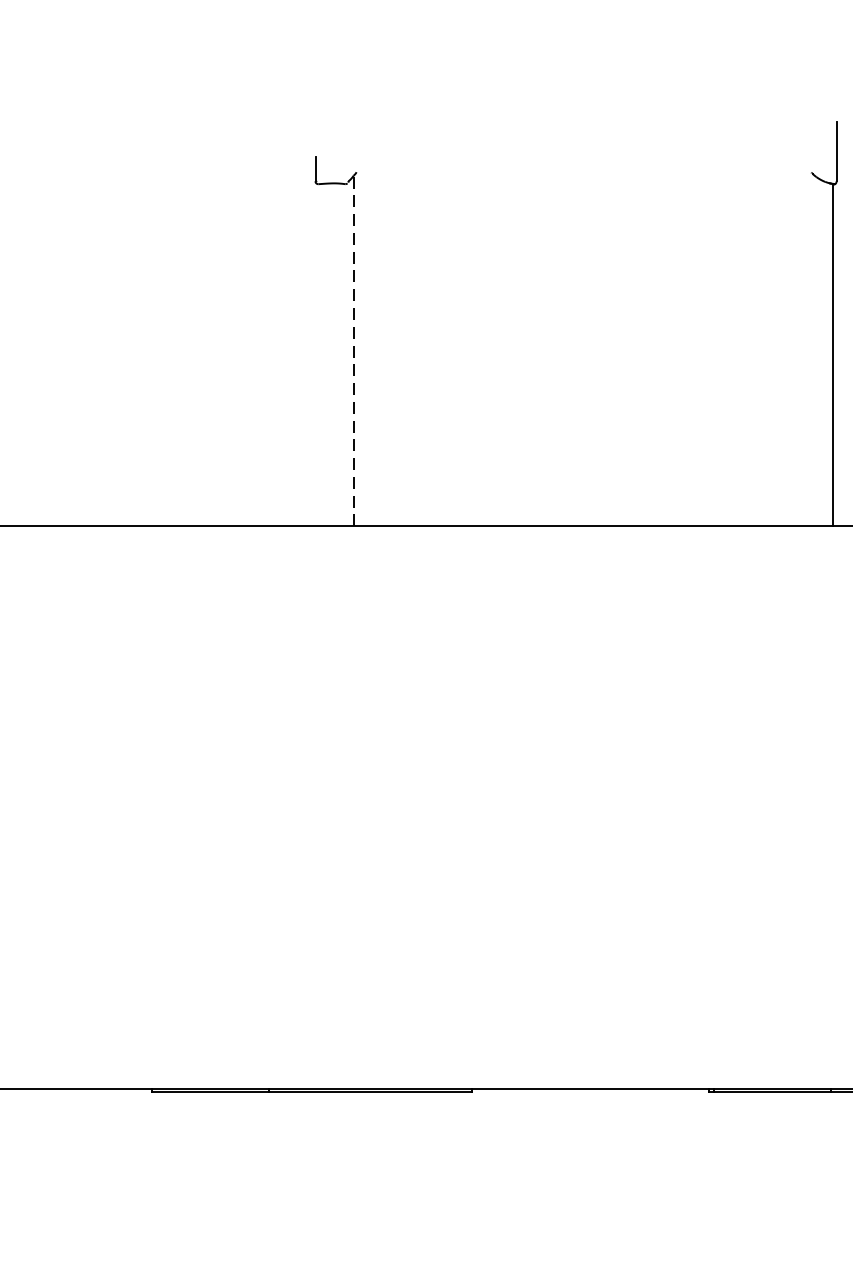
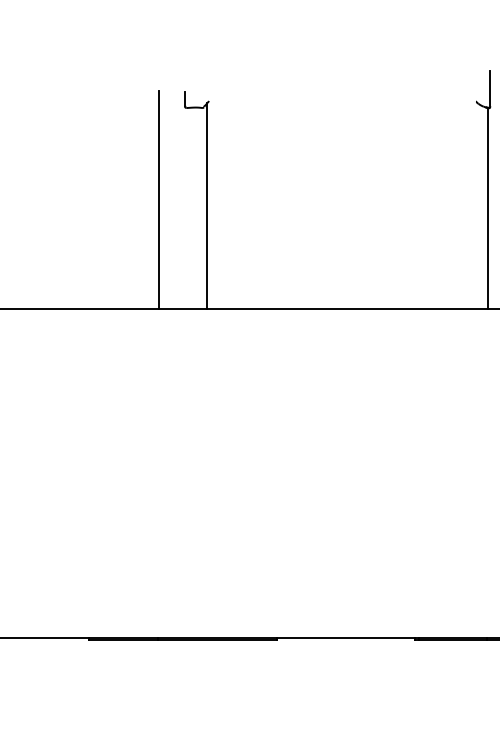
line: (270, 340) -> (158, 199), added
line: (353, 350) -> (207, 205), dashed -> solid

